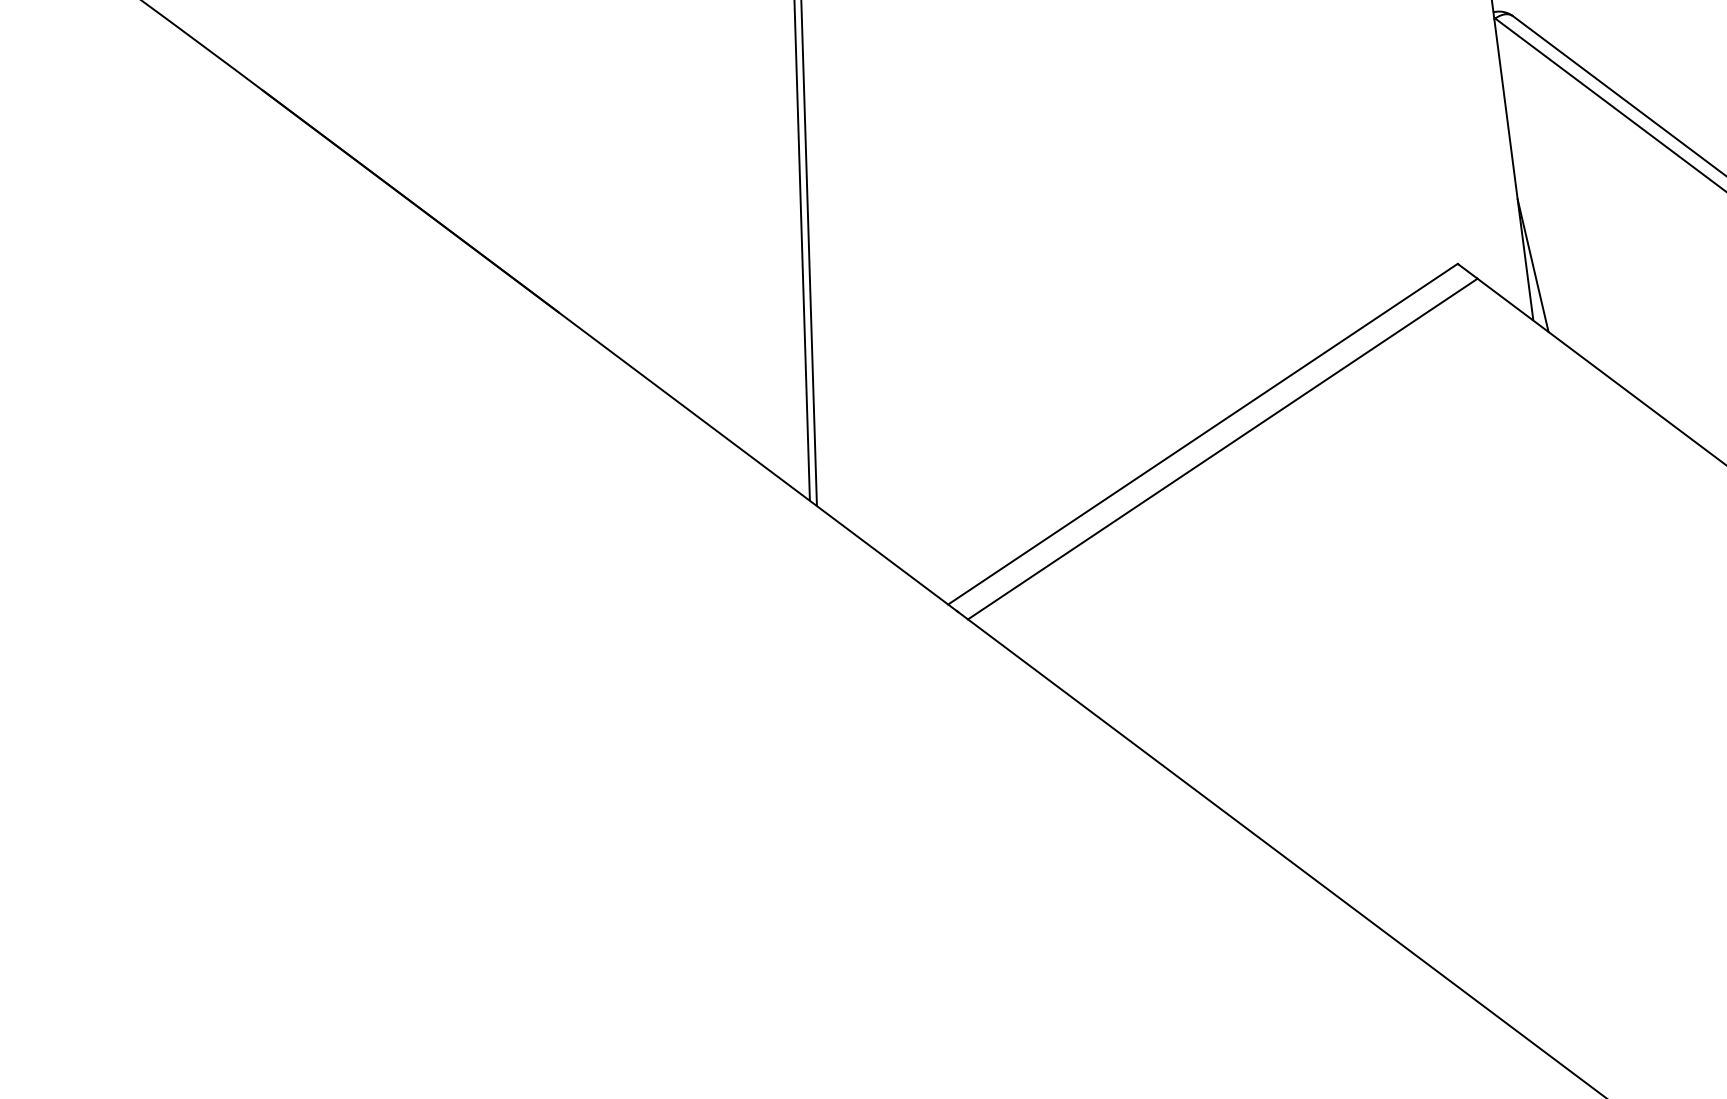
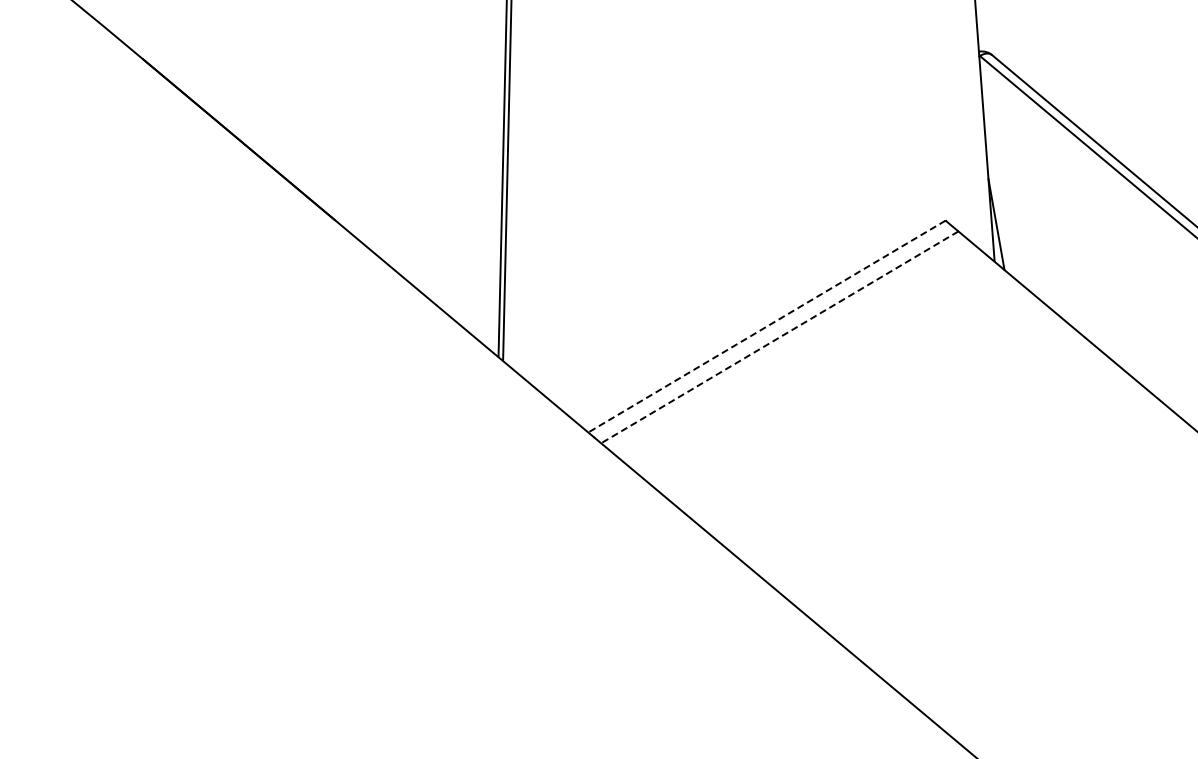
line: (1202, 434) -> (766, 326), solid -> dashed
line: (1222, 449) -> (779, 337), solid -> dashed

